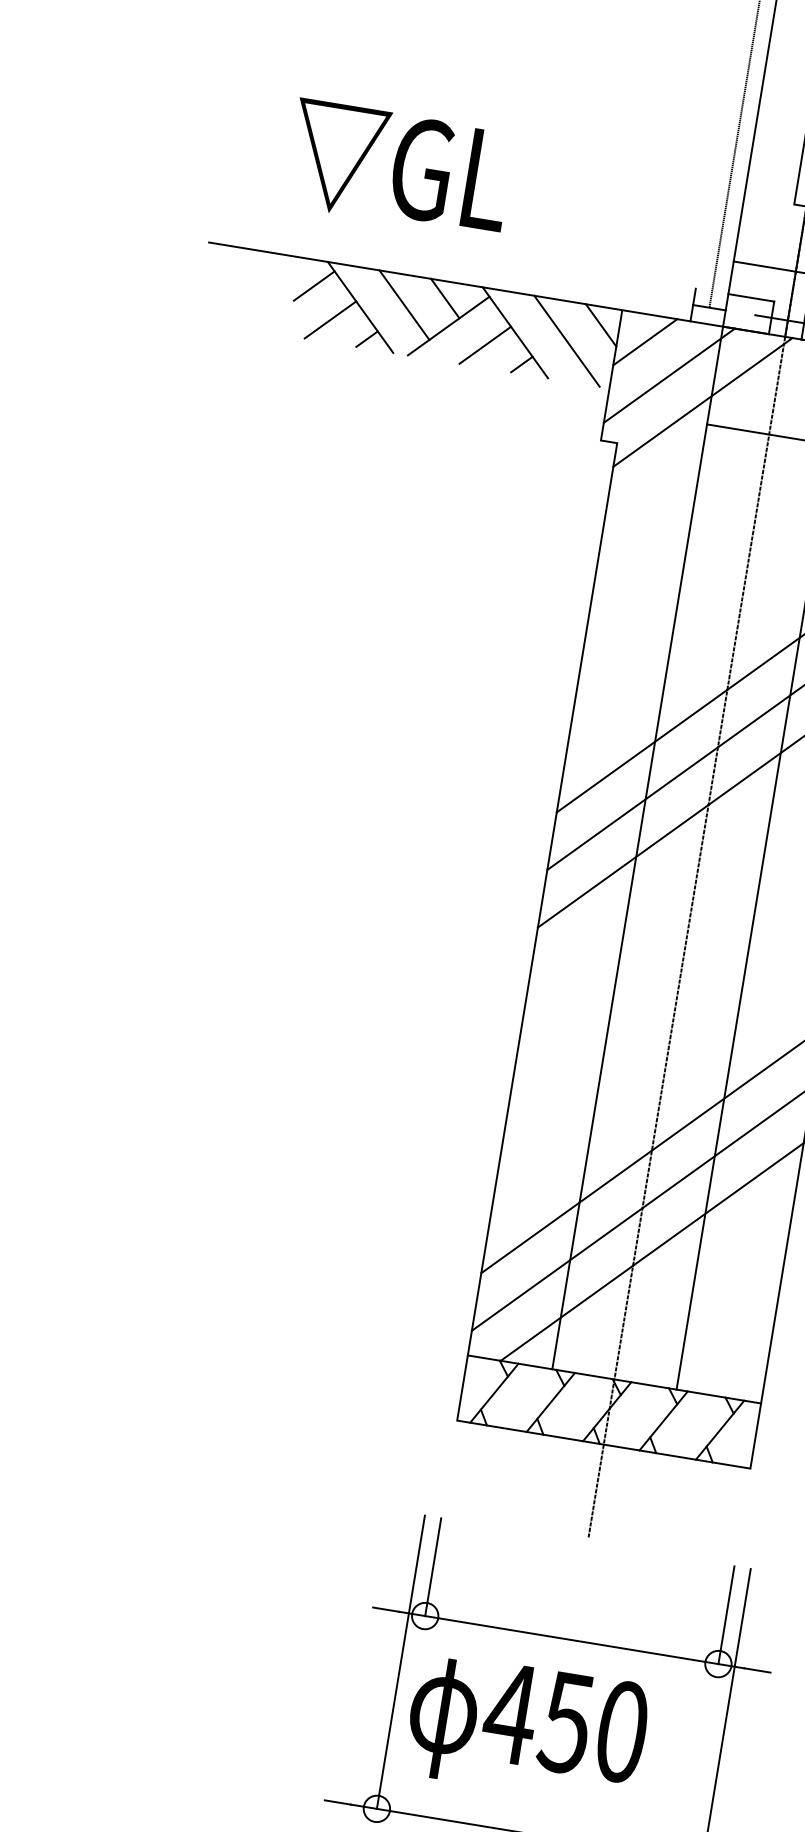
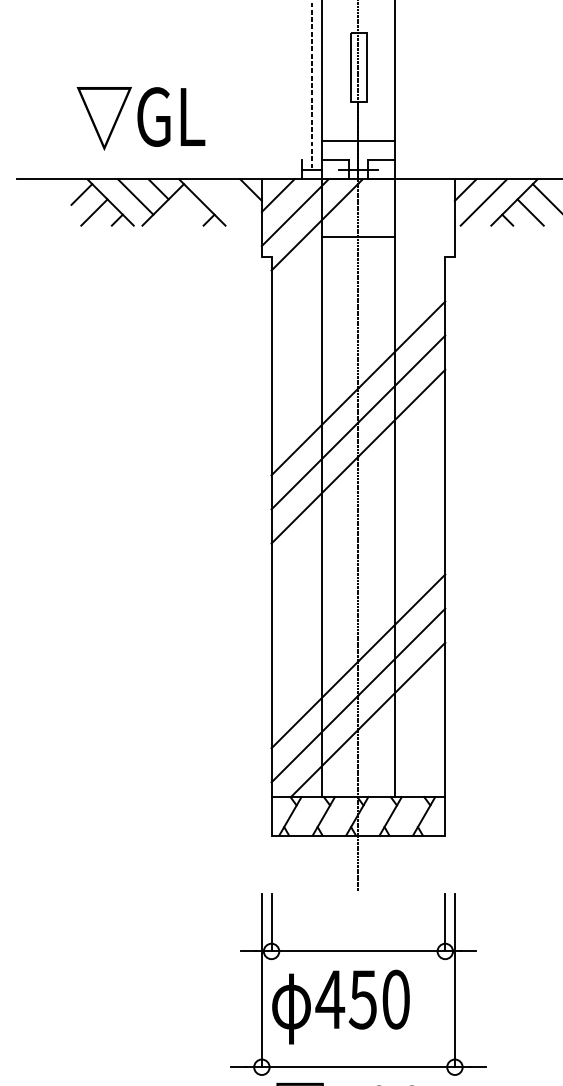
text: (398, 168) -> (140, 118), moved
line: (566, 341) -> (232, 202), removed
line: (485, 345) -> (186, 212), removed

